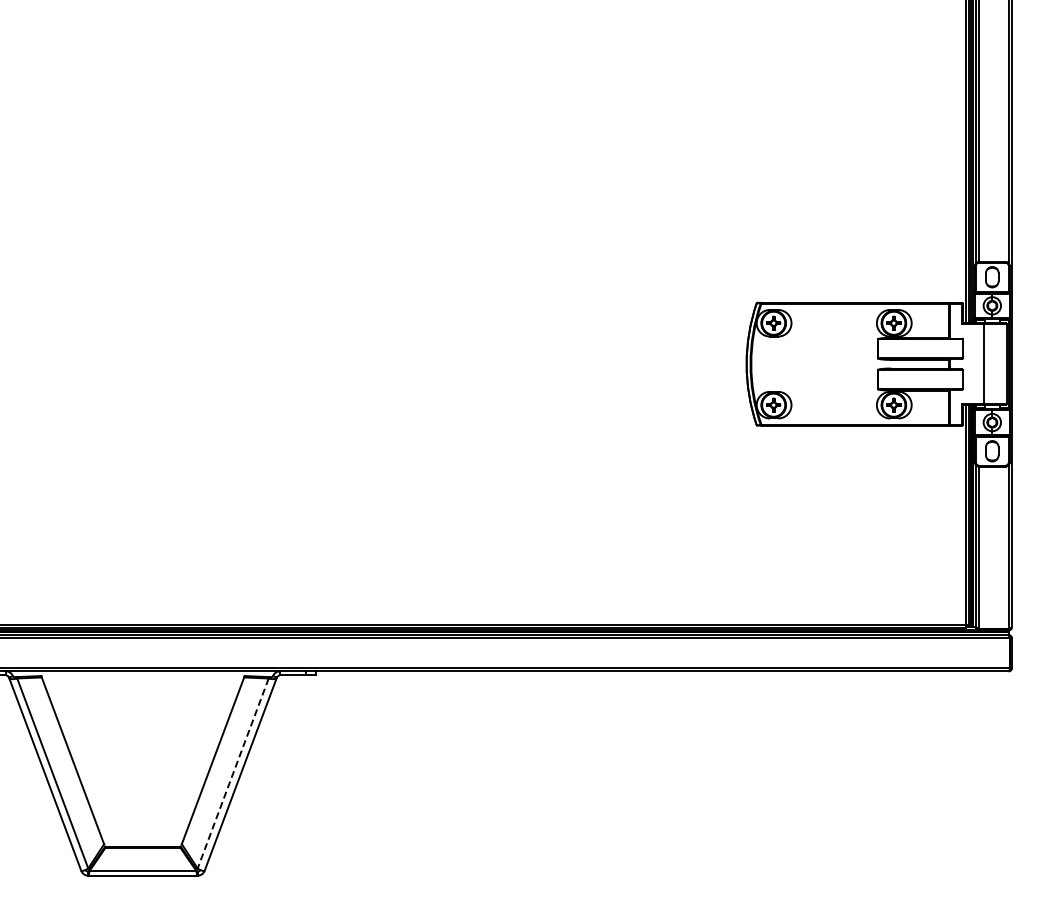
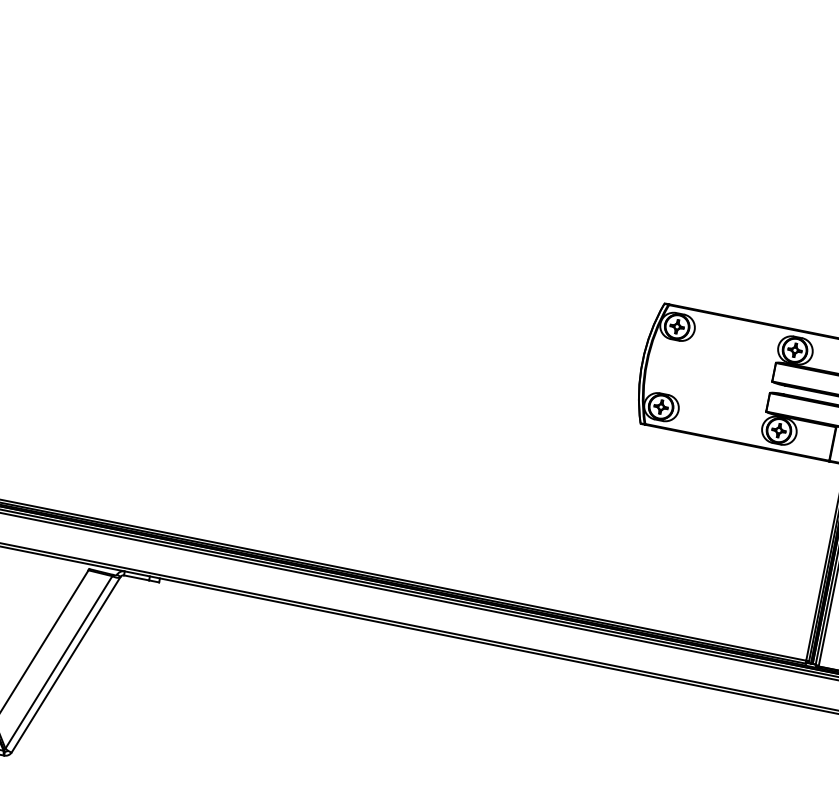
line: (233, 773) -> (59, 662), dashed -> solid

